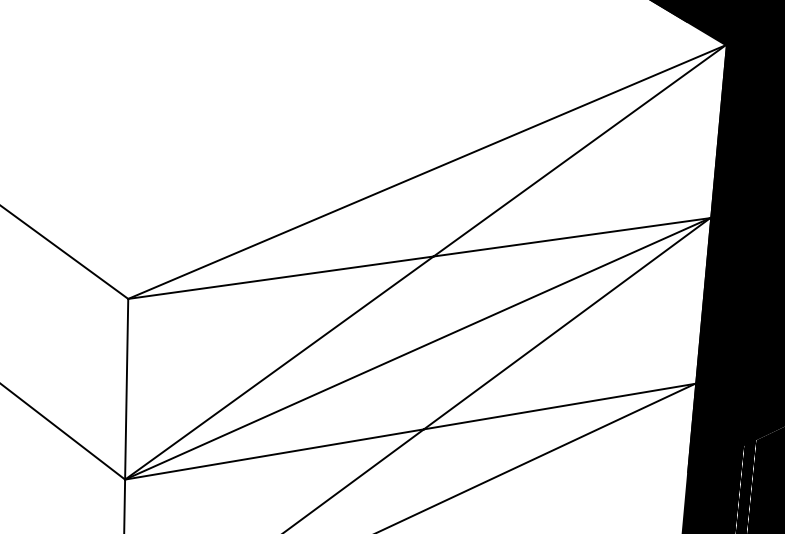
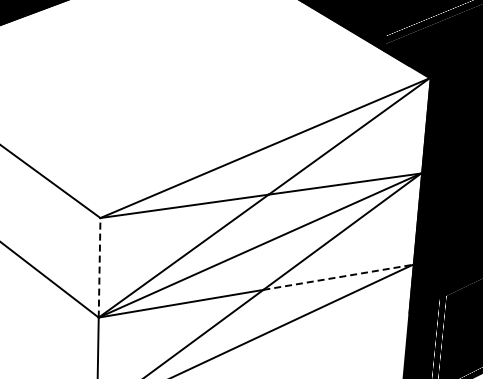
line: (126, 388) -> (99, 267), solid -> dashed
line: (560, 406) -> (338, 277), solid -> dashed

